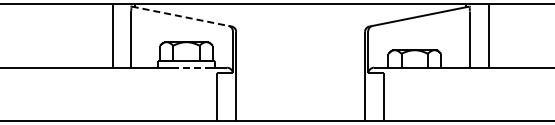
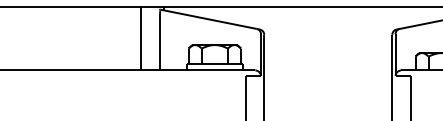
line: (180, 16) -> (208, 19), dashed -> solid
line: (191, 67) -> (219, 70), dashed -> solid

